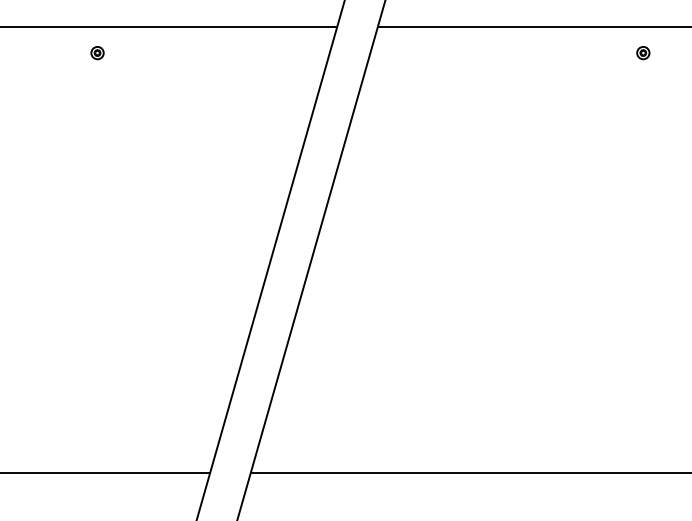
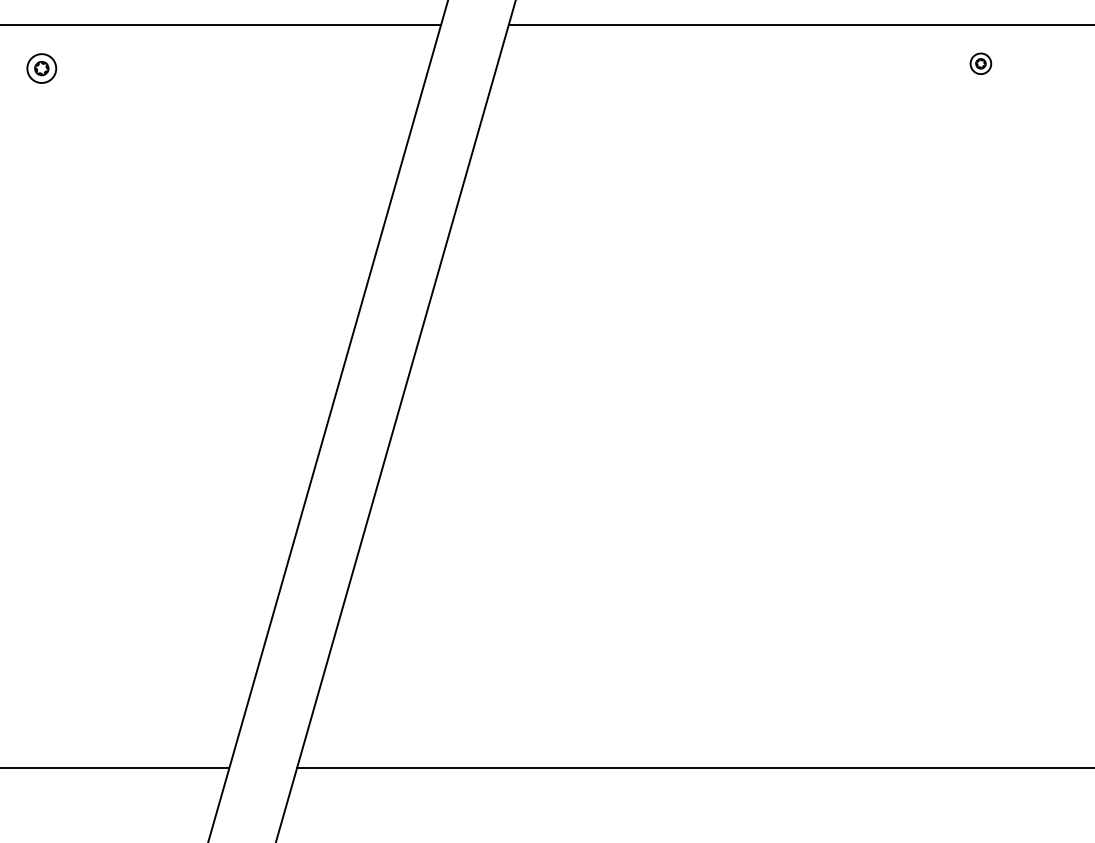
part: (97, 53) -> (41, 69), size x1.4
part: (643, 53) -> (981, 64), moved

